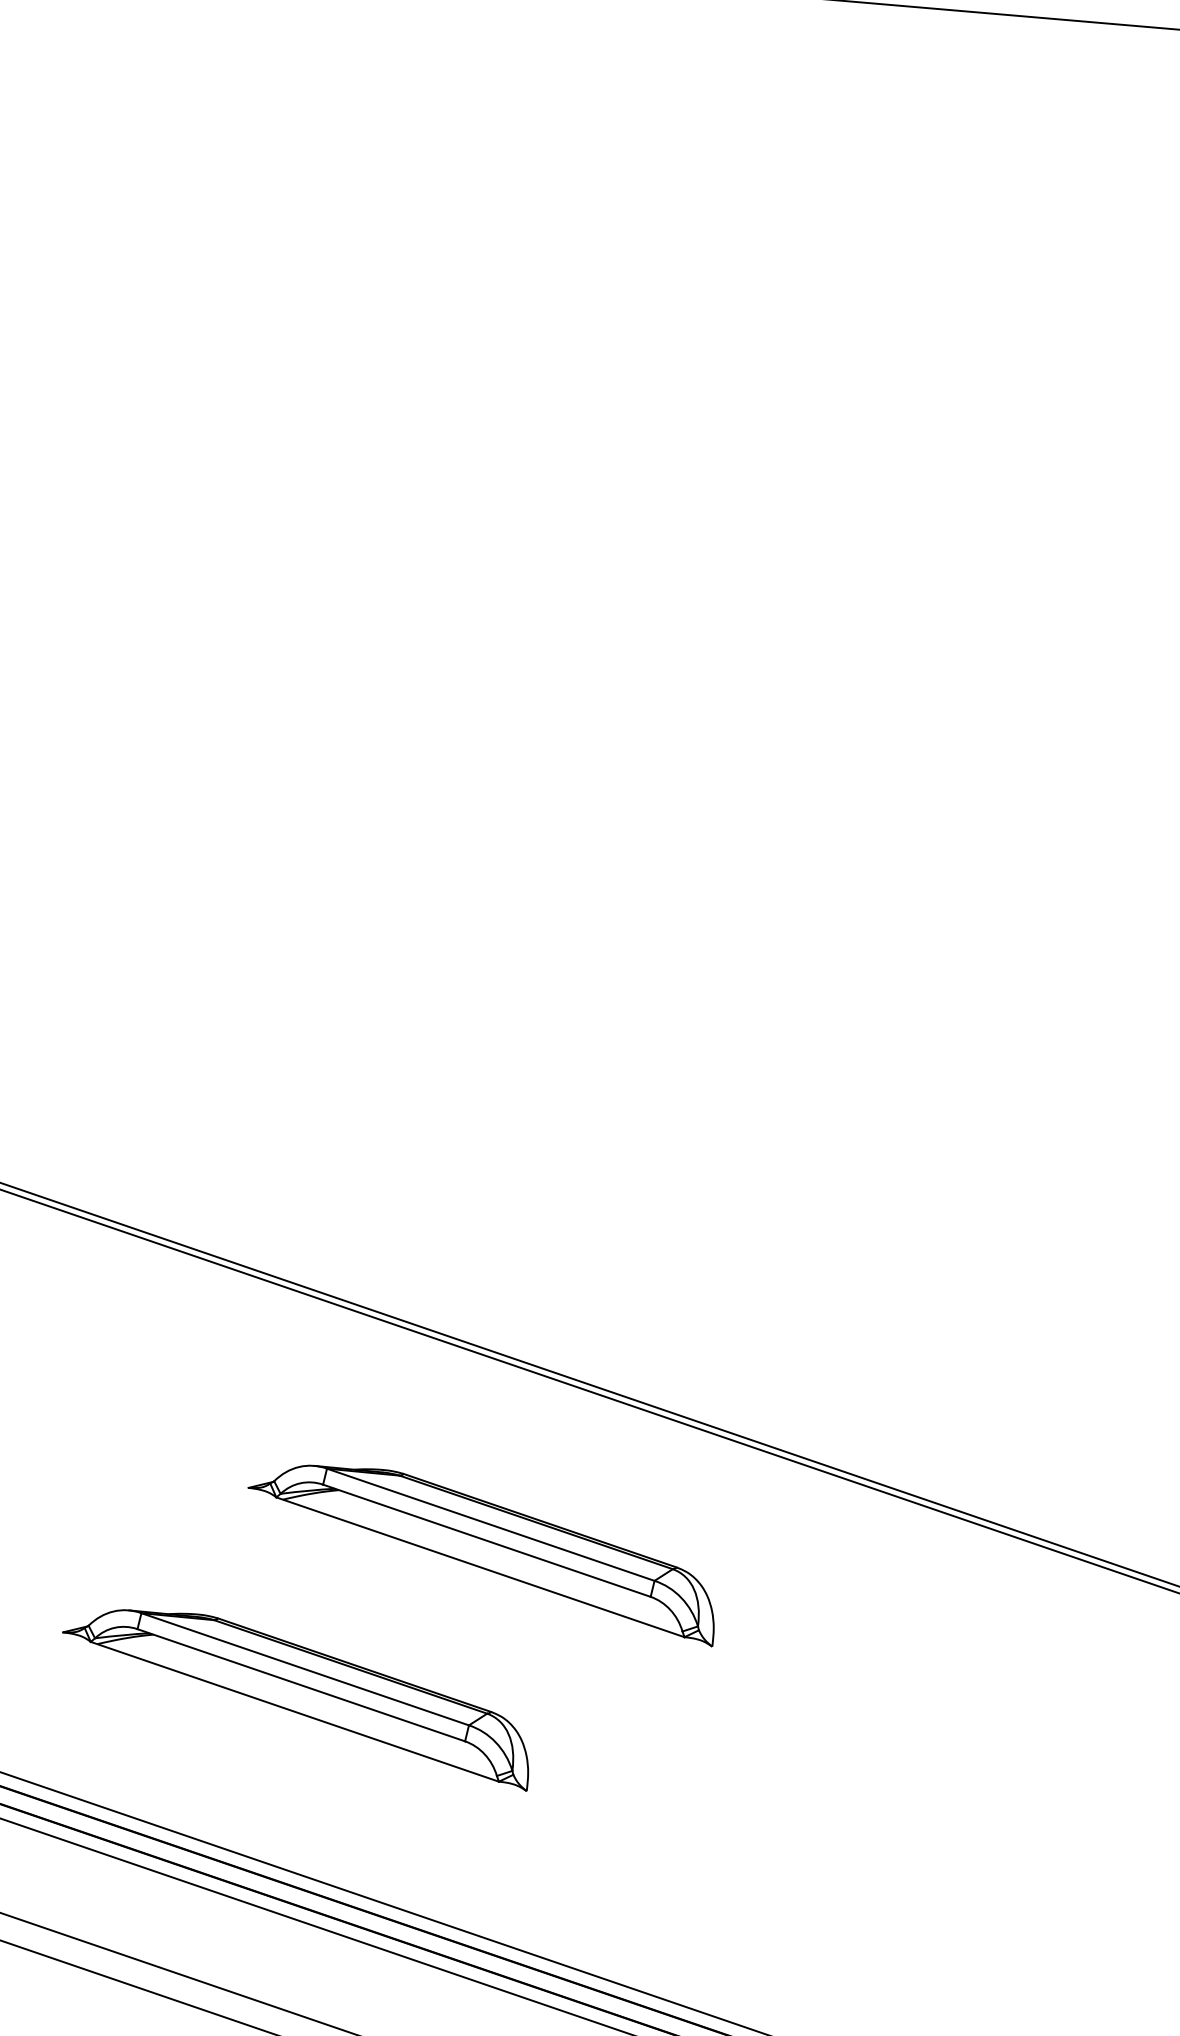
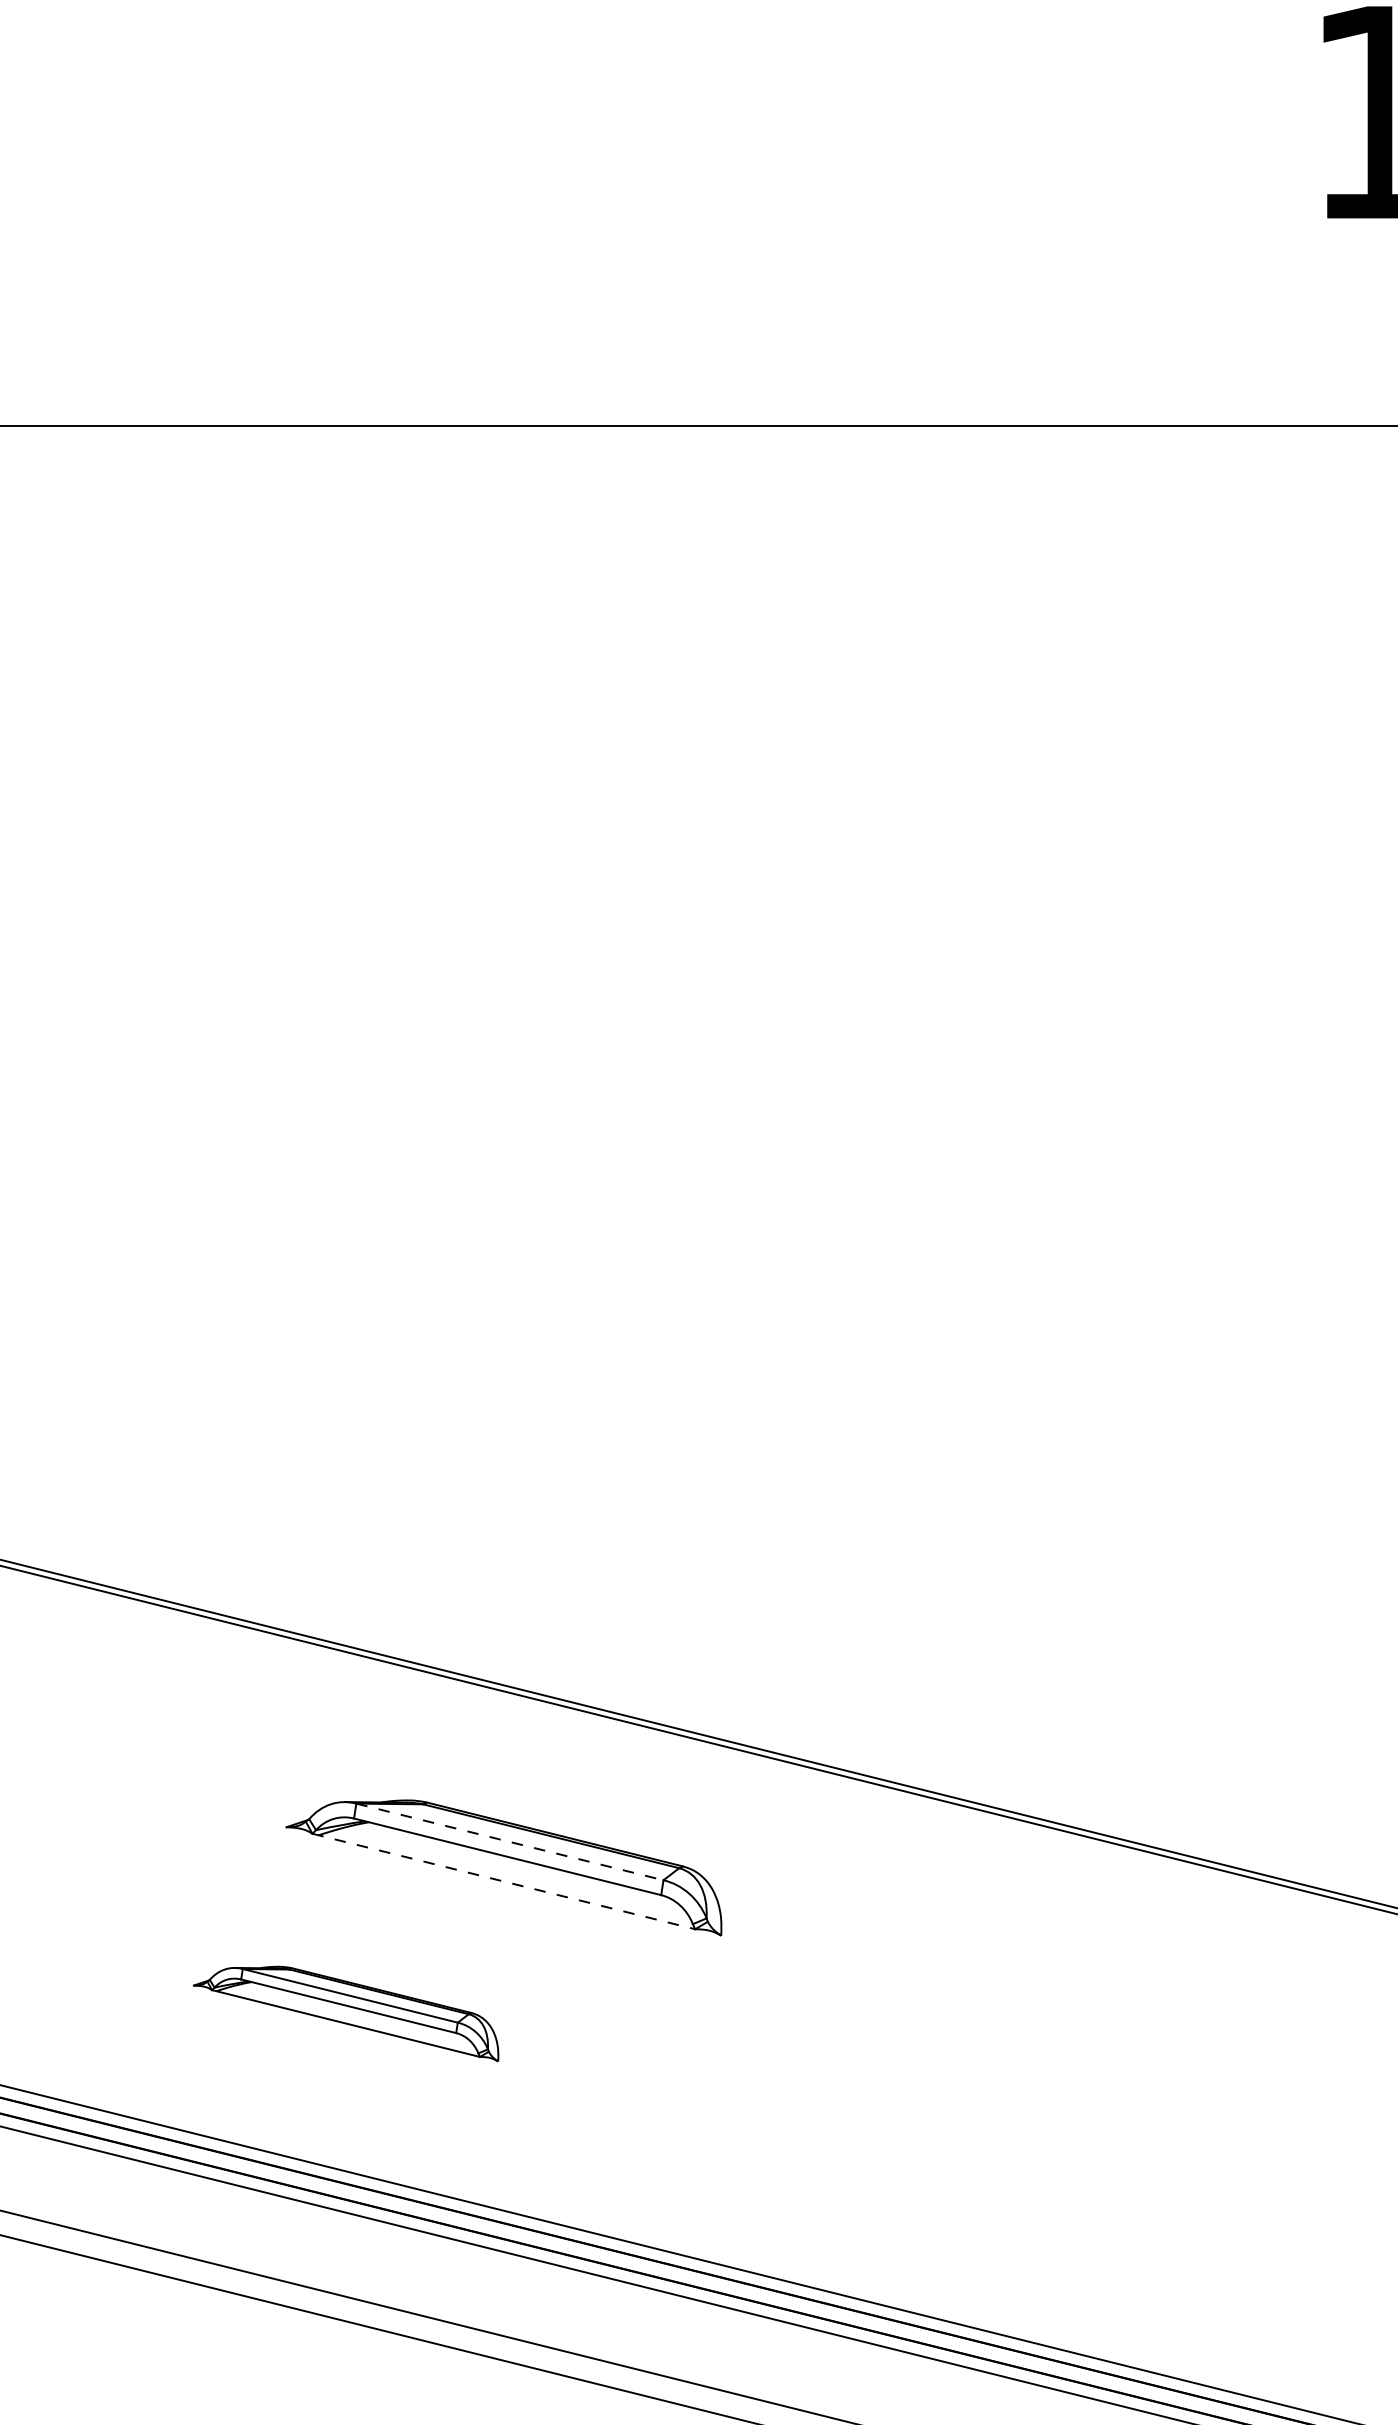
line: (491, 1525) -> (510, 1842), solid -> dashed
line: (481, 1567) -> (504, 1881), solid -> dashed
part: (295, 1696) -> (345, 2013), size x0.7

